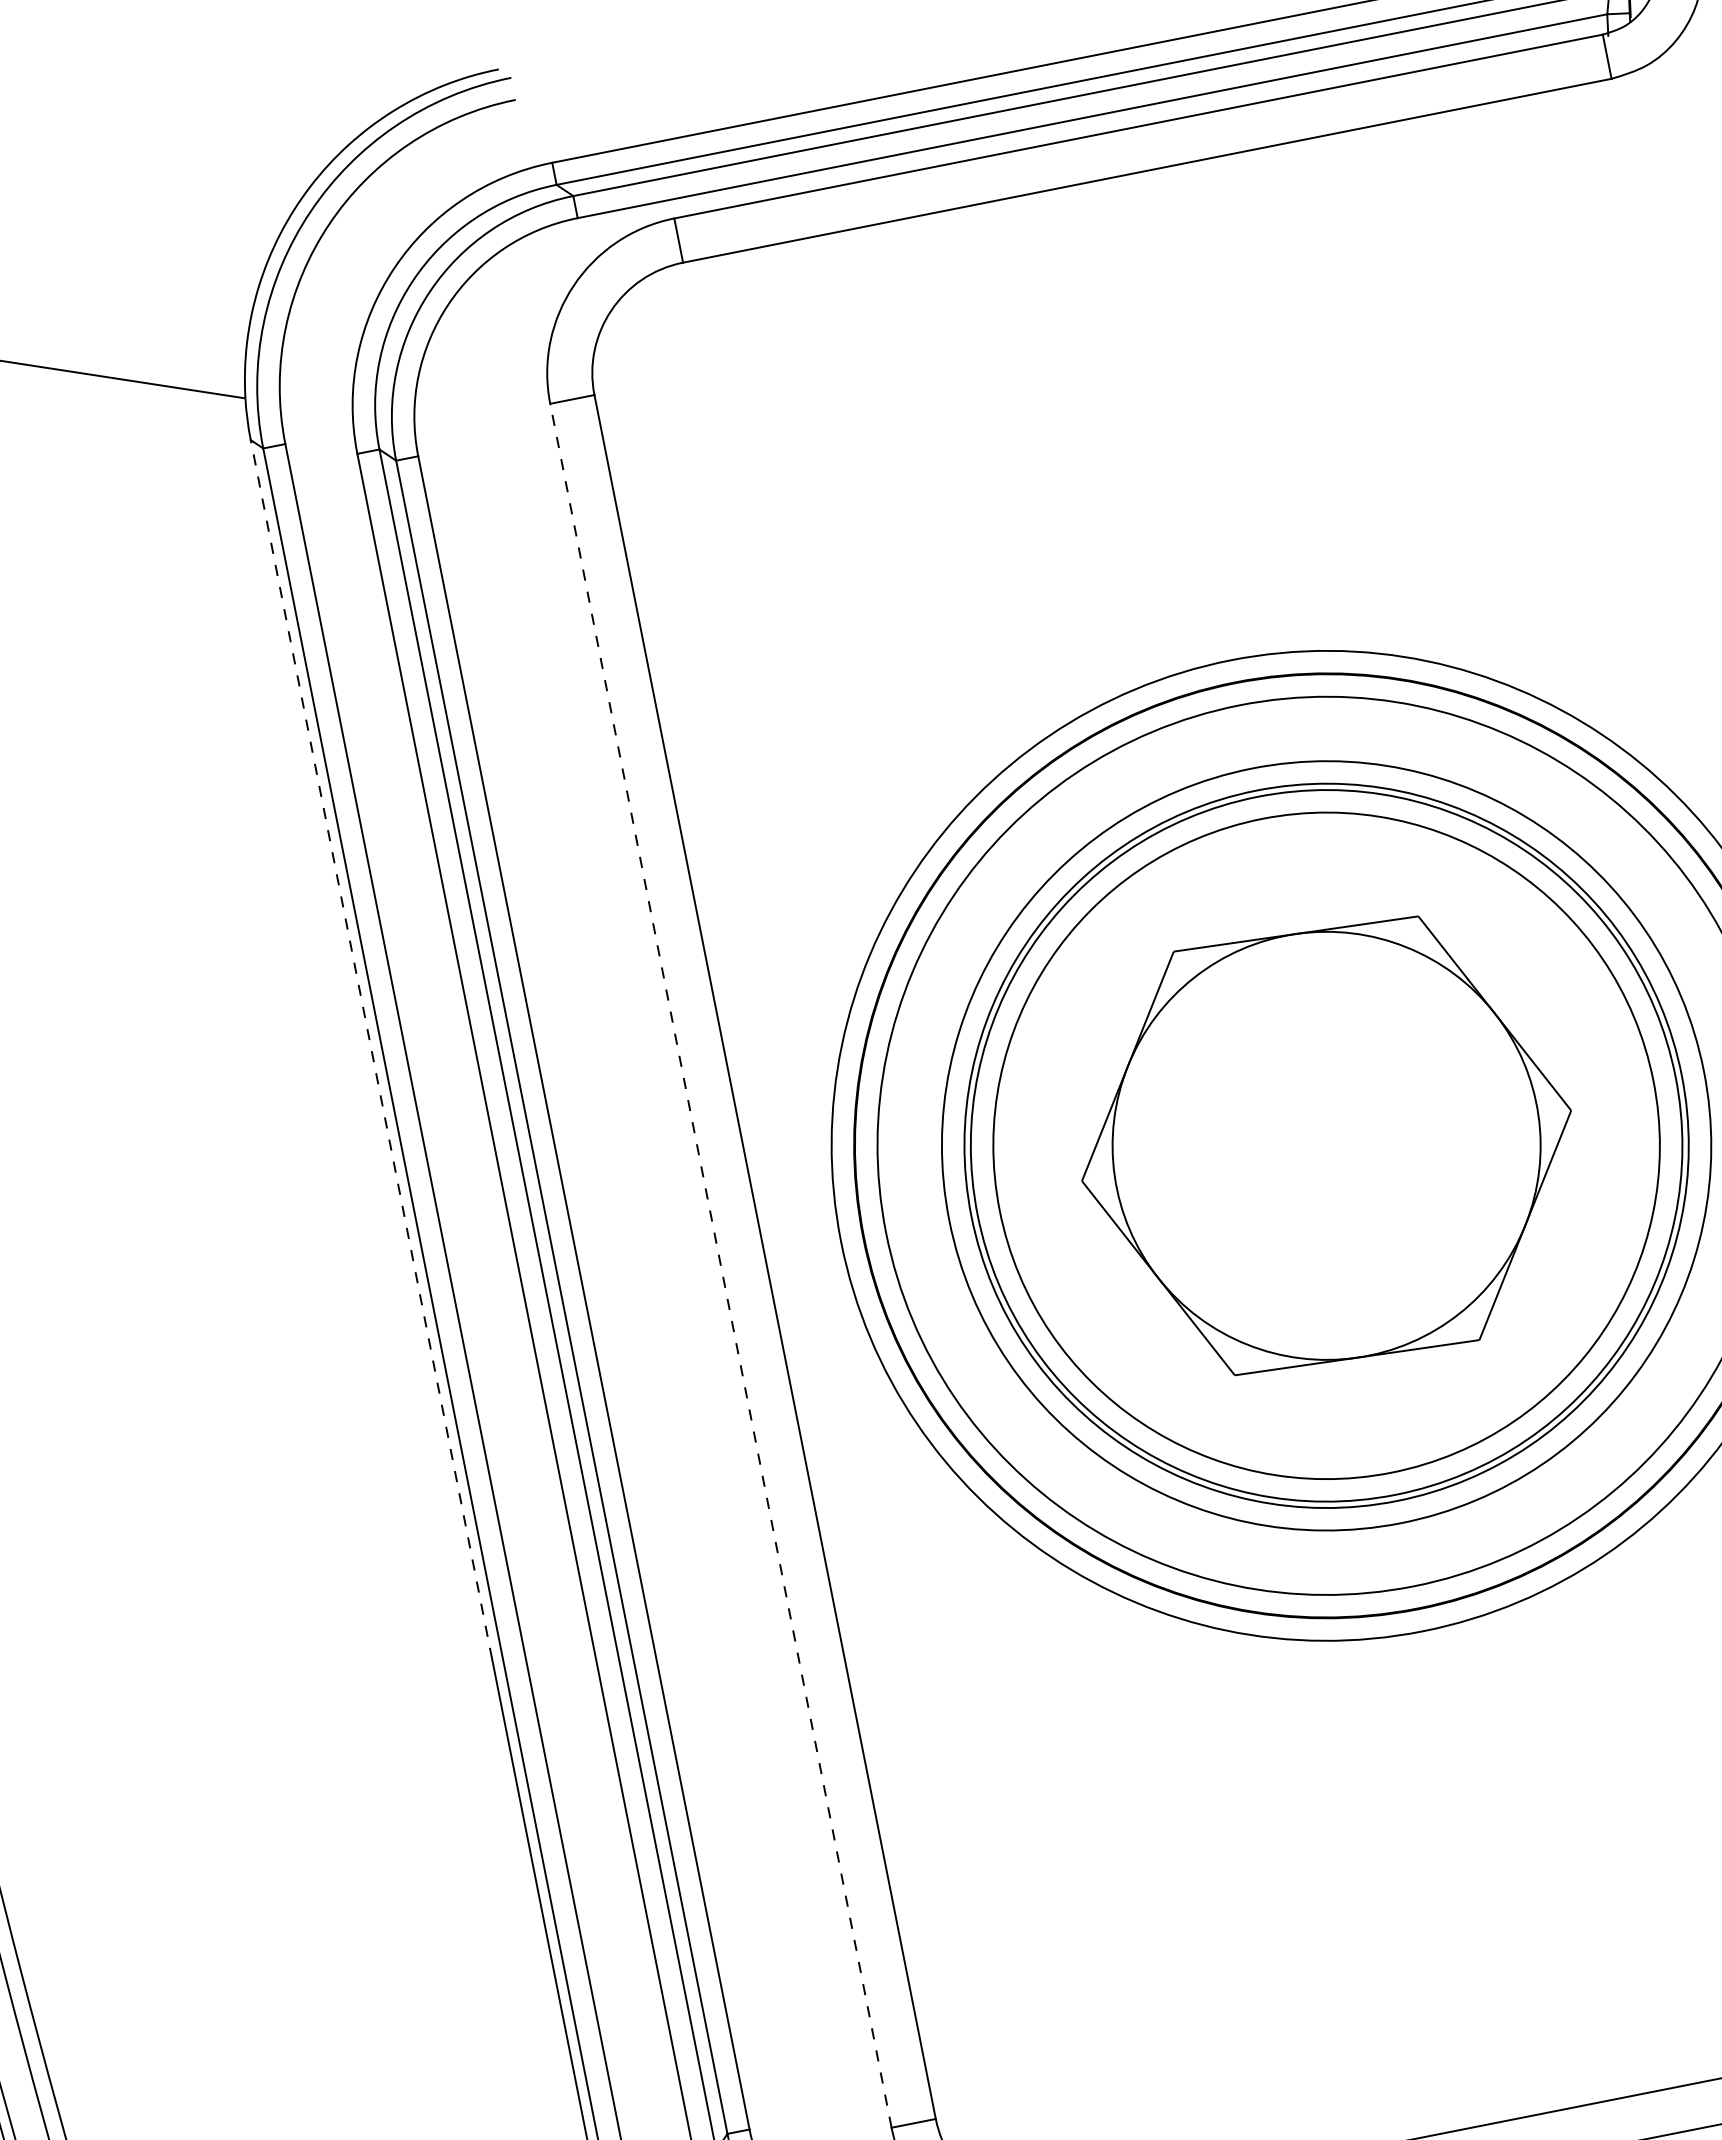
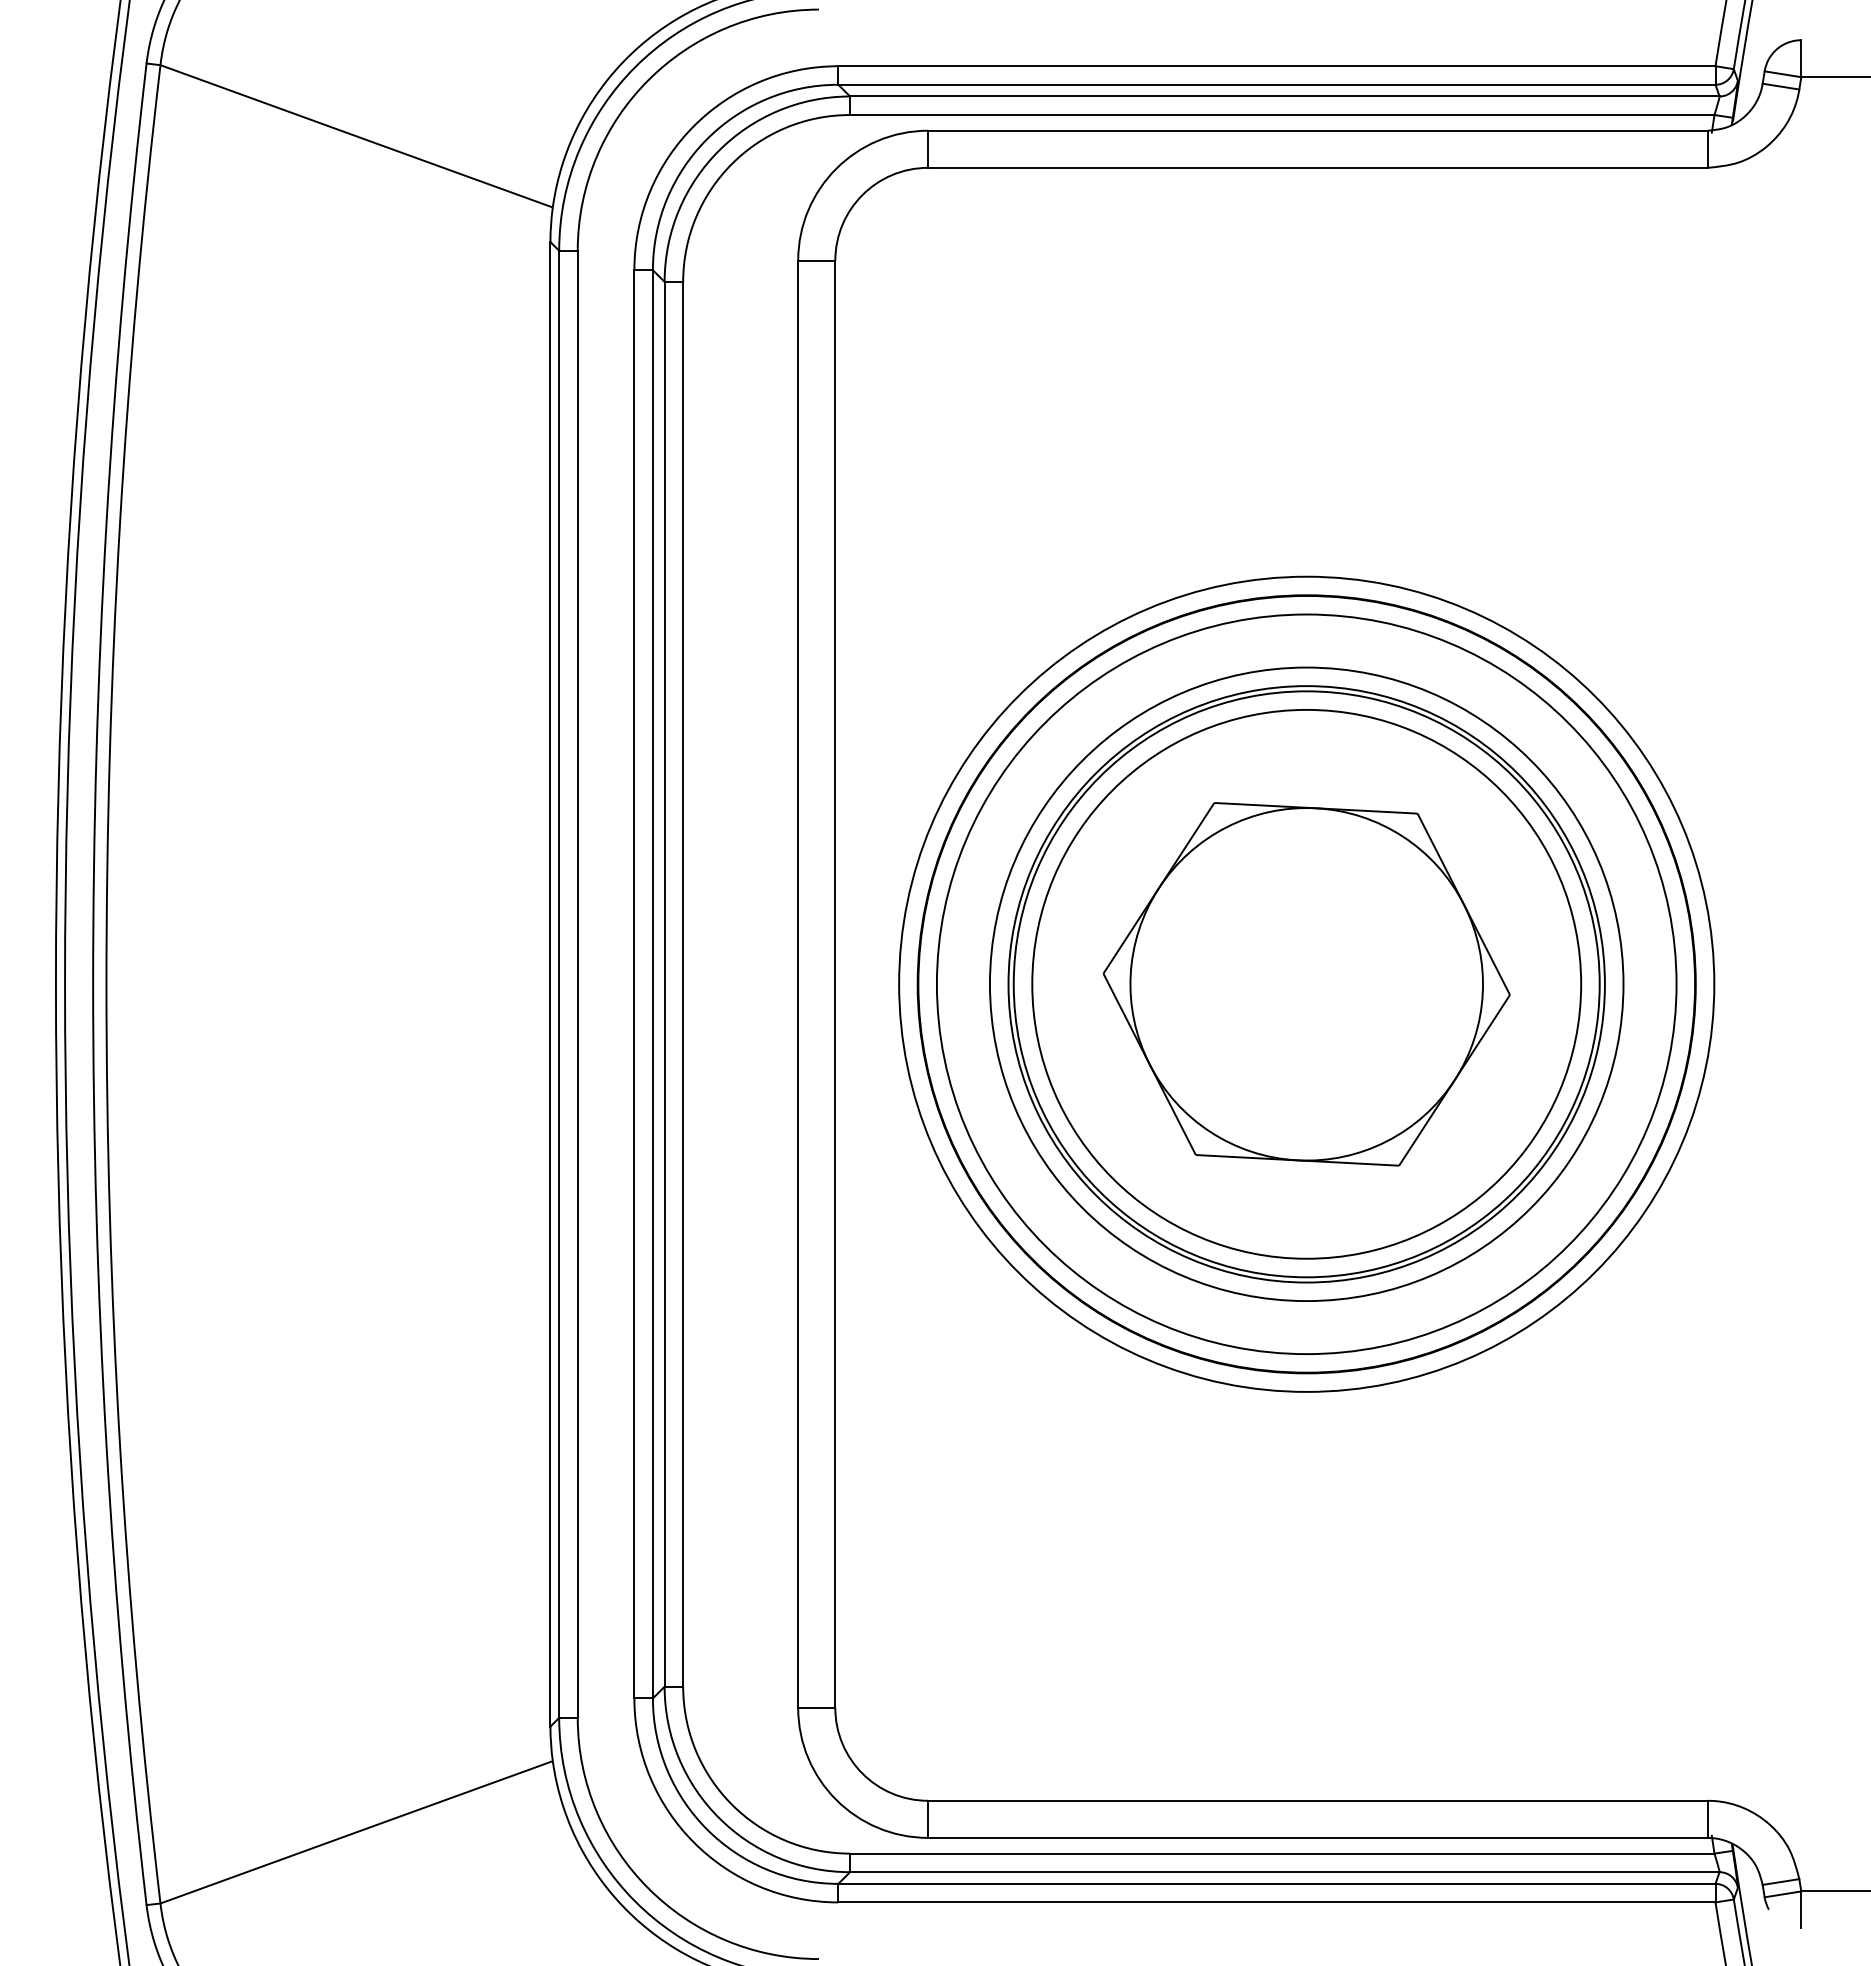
line: (371, 1049) -> (550, 753), dashed -> solid
line: (721, 1265) -> (798, 984), dashed -> solid

